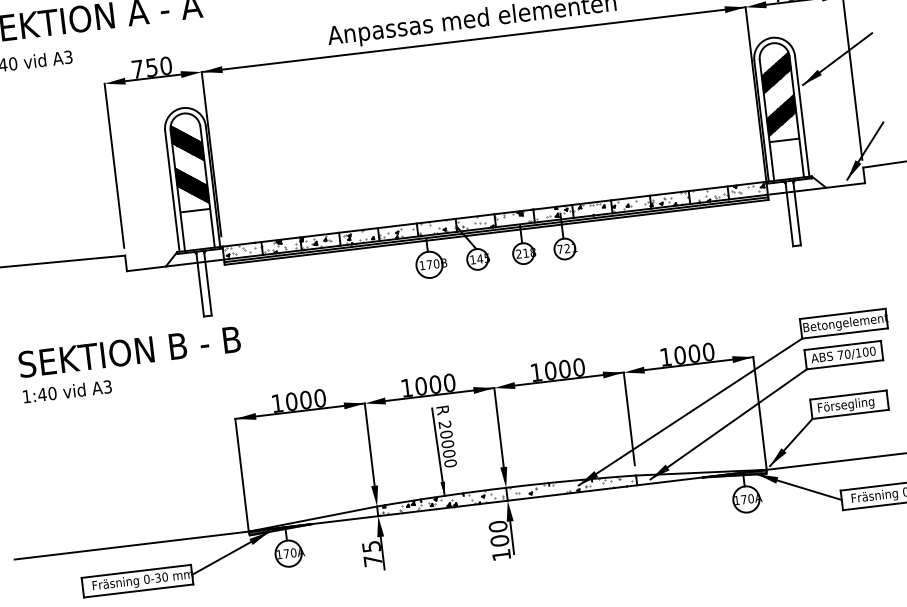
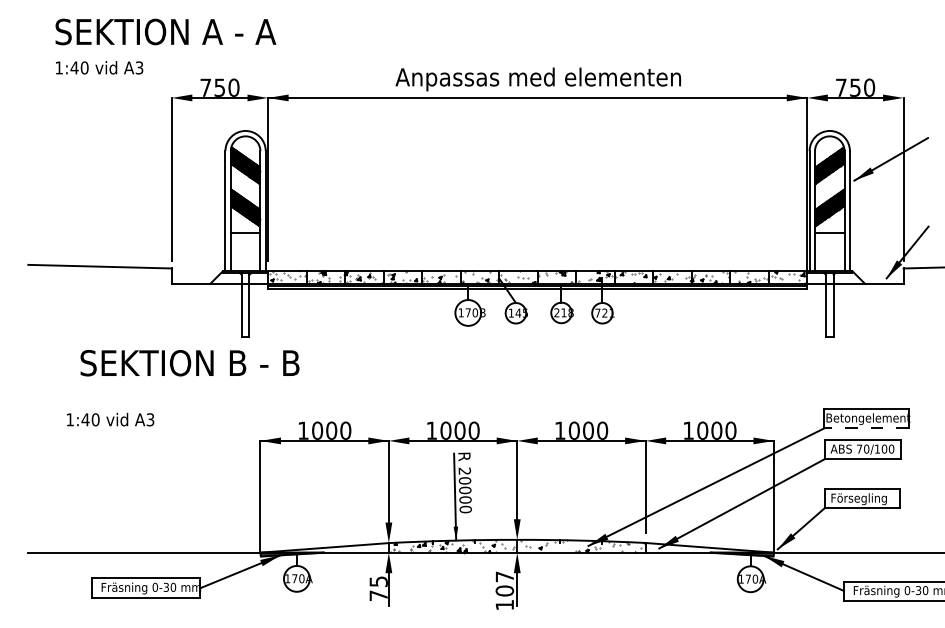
line: (845, 333) -> (866, 428), solid -> dashed
text: (129, 352) -> (189, 363), moved
text: (67, 391) -> (110, 419), moved
text: (497, 526) -> (504, 576), 100 -> 107

